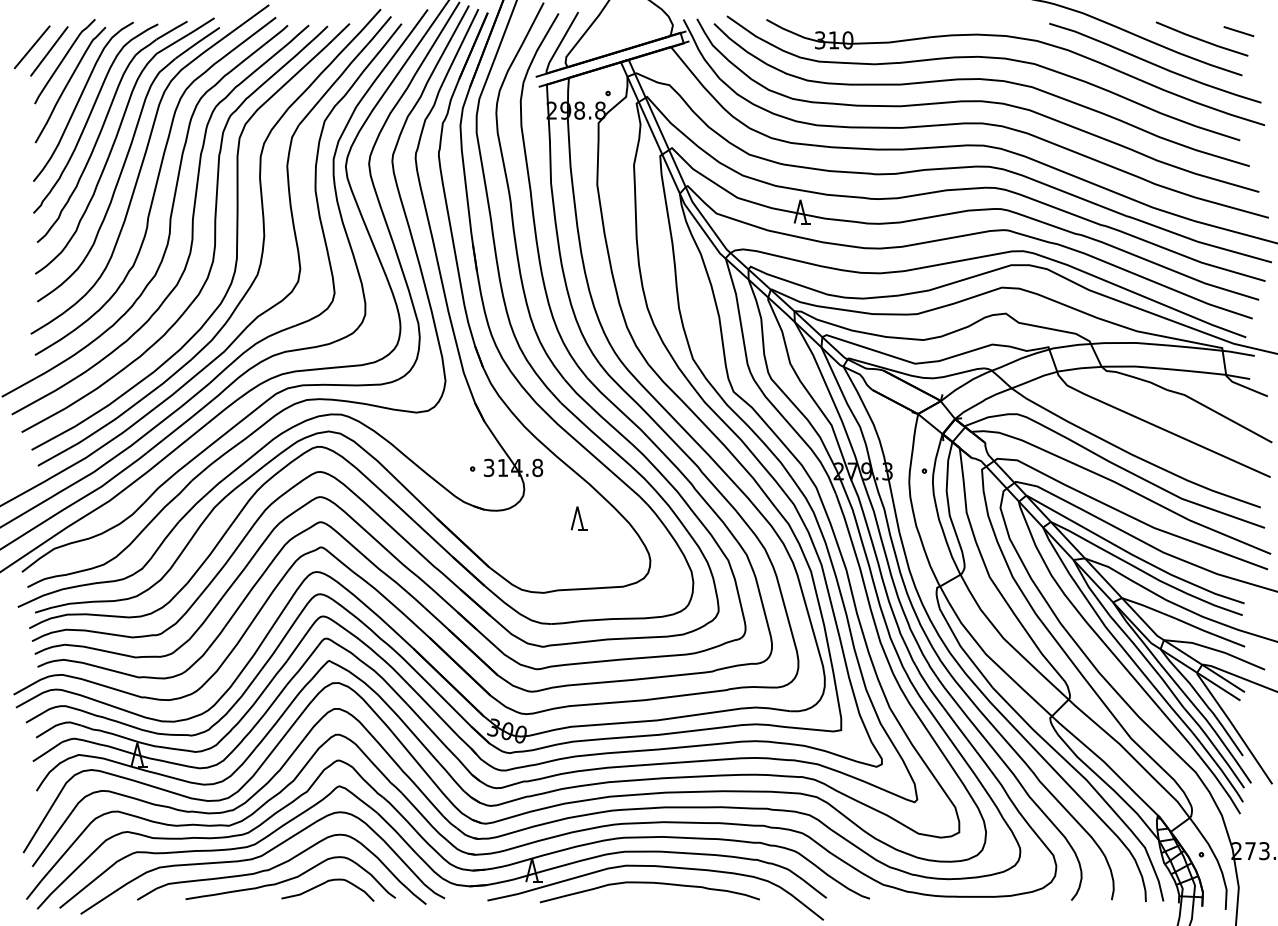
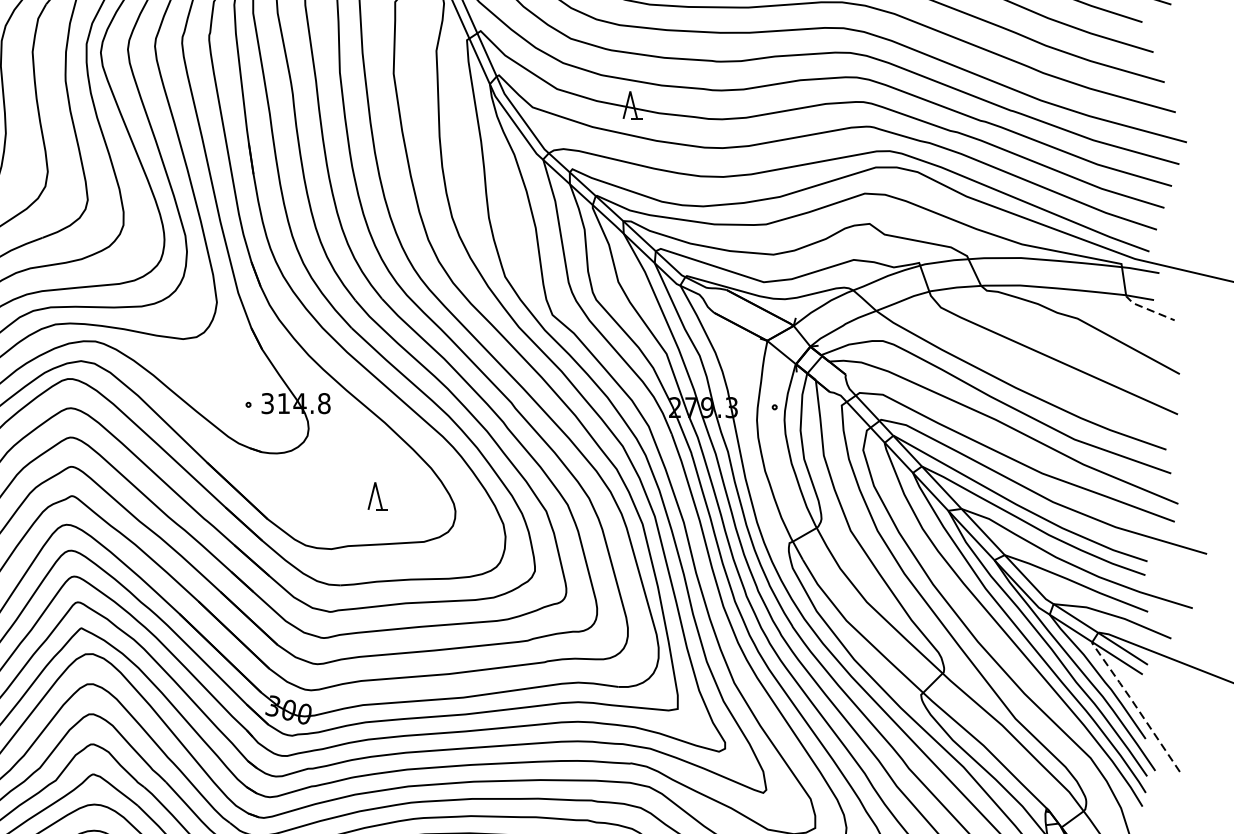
line: (1245, 387) -> (1148, 309), solid -> dashed
part: (578, 518) -> (376, 496), moved
line: (1234, 727) -> (1135, 705), solid -> dashed

